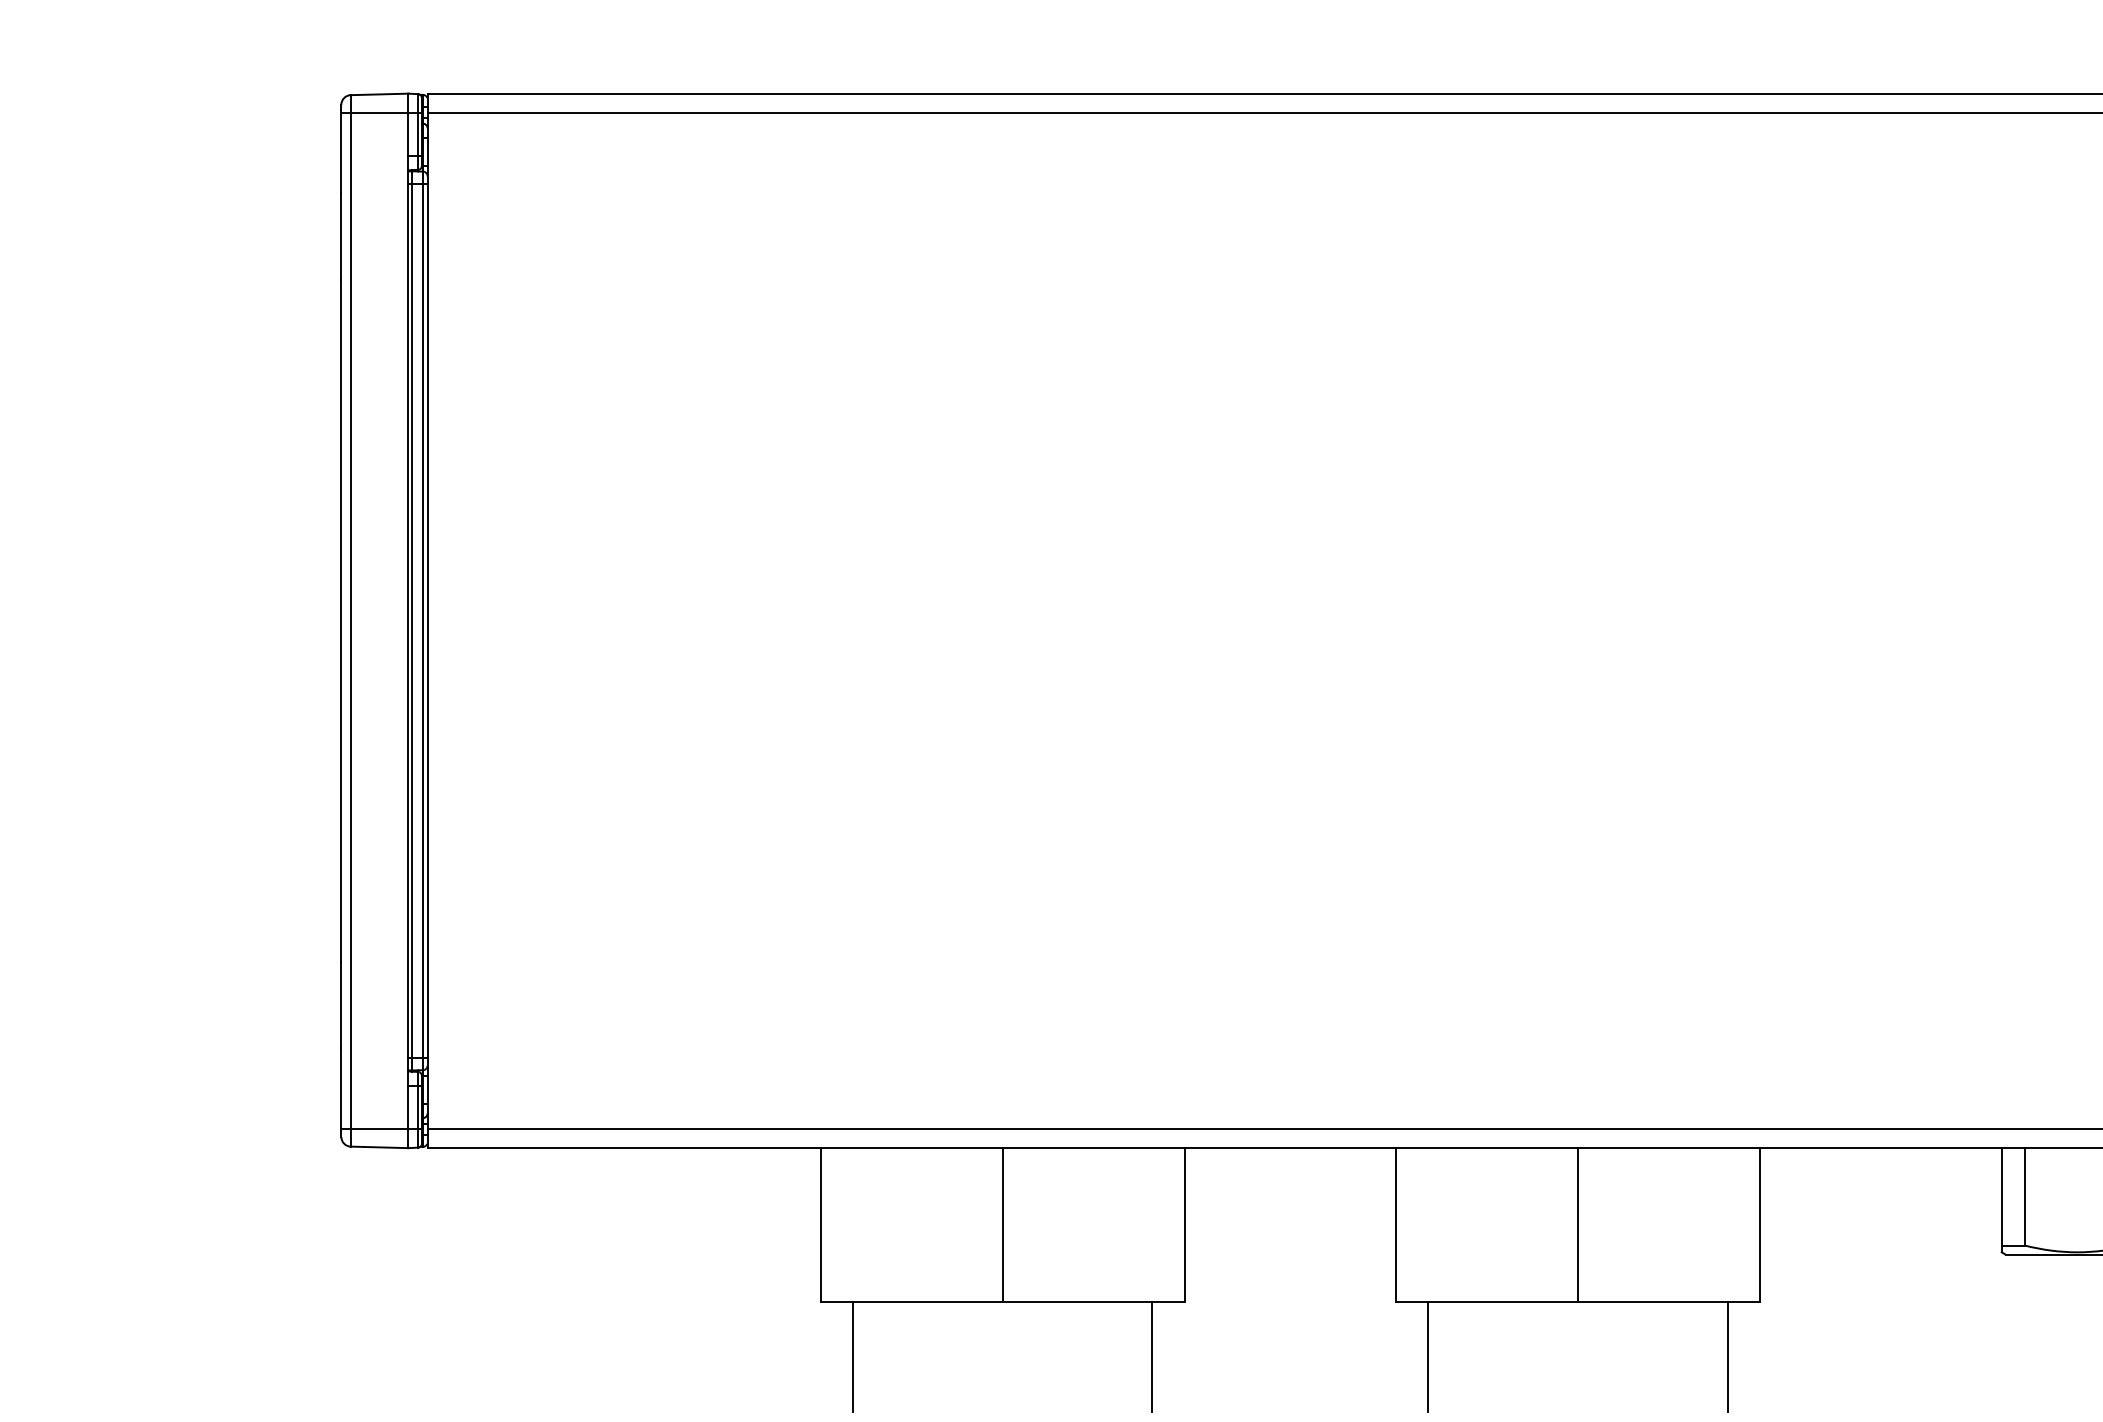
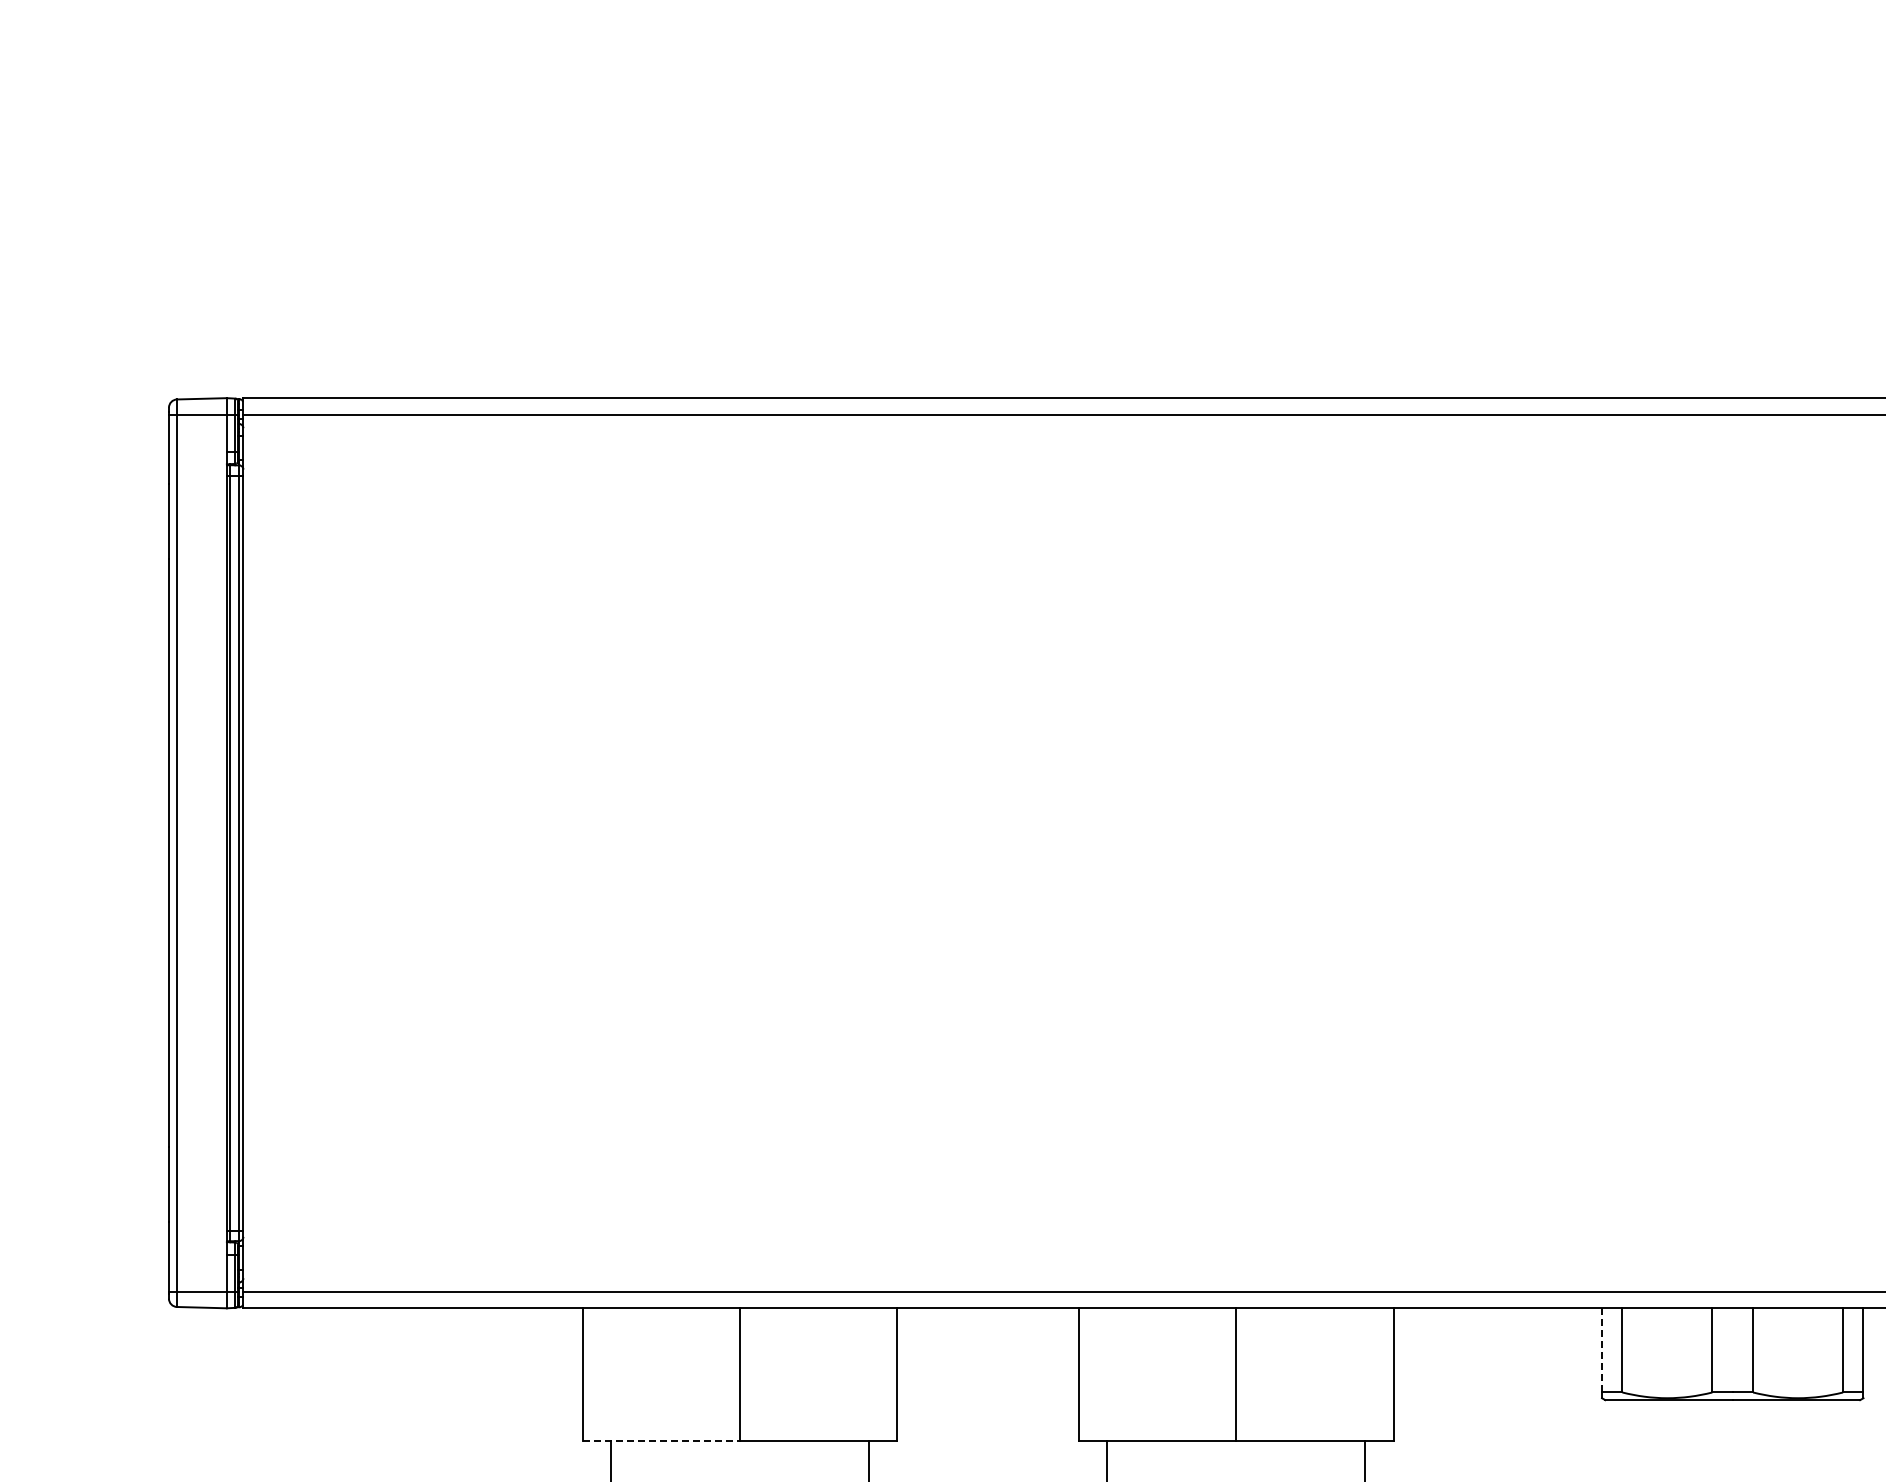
line: (2002, 1195) -> (1602, 1349), solid -> dashed
line: (912, 1301) -> (661, 1440), solid -> dashed

